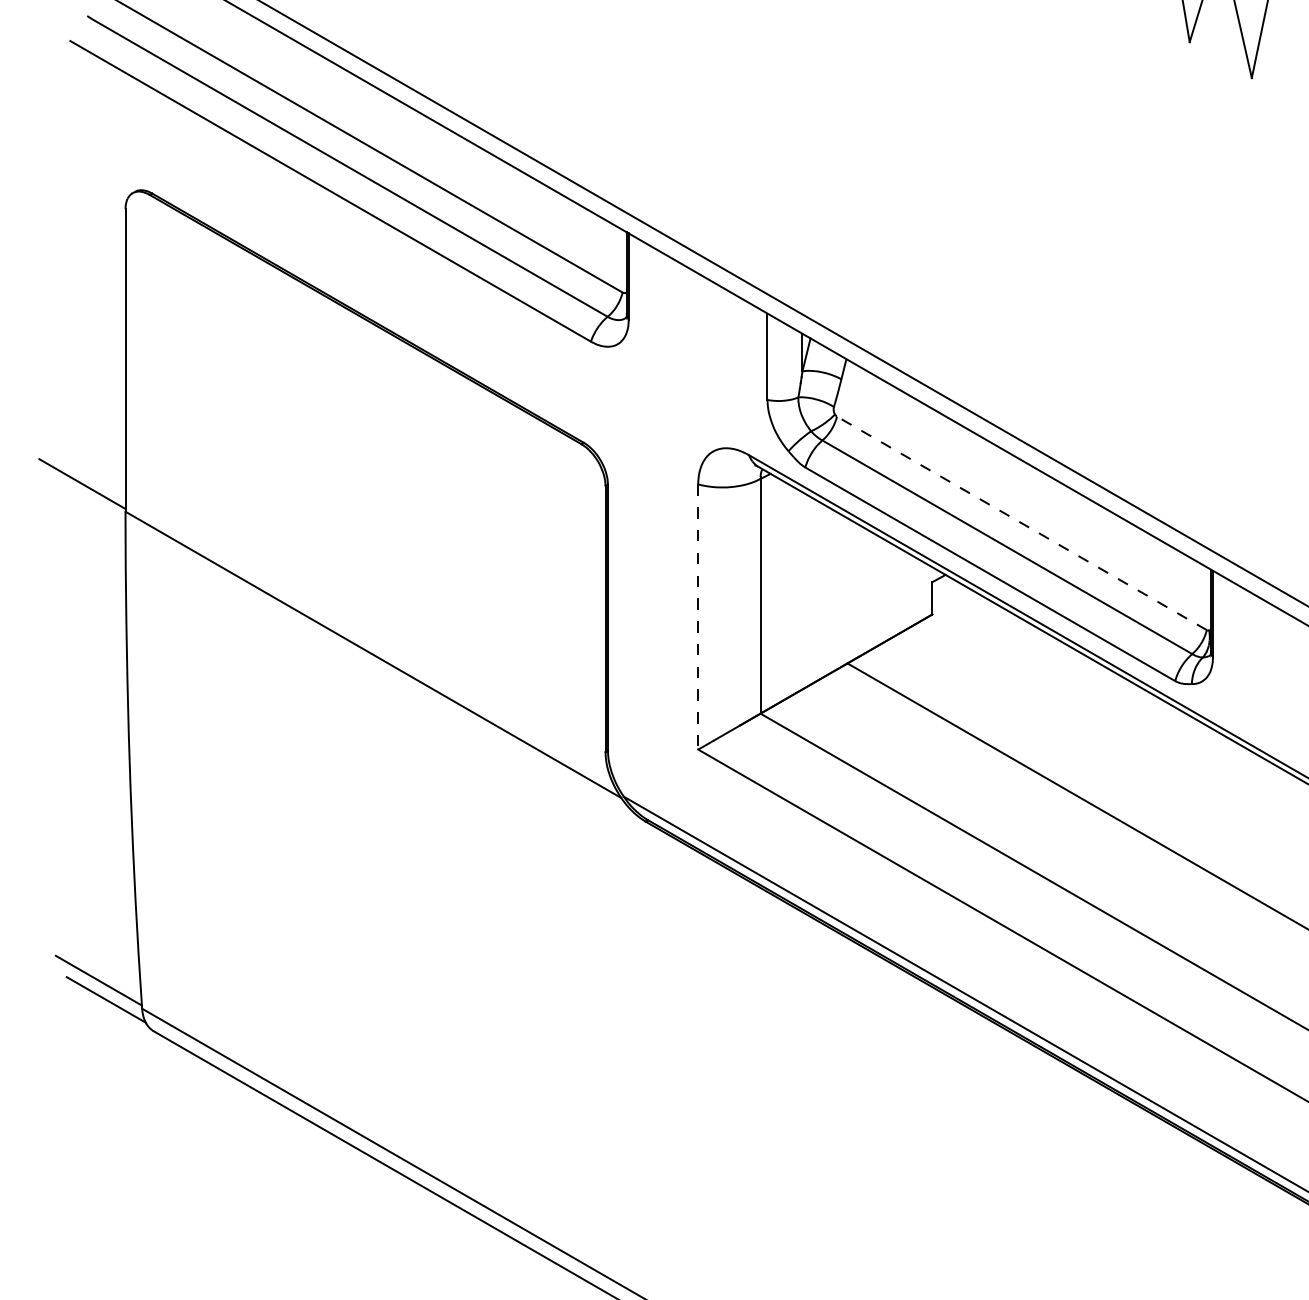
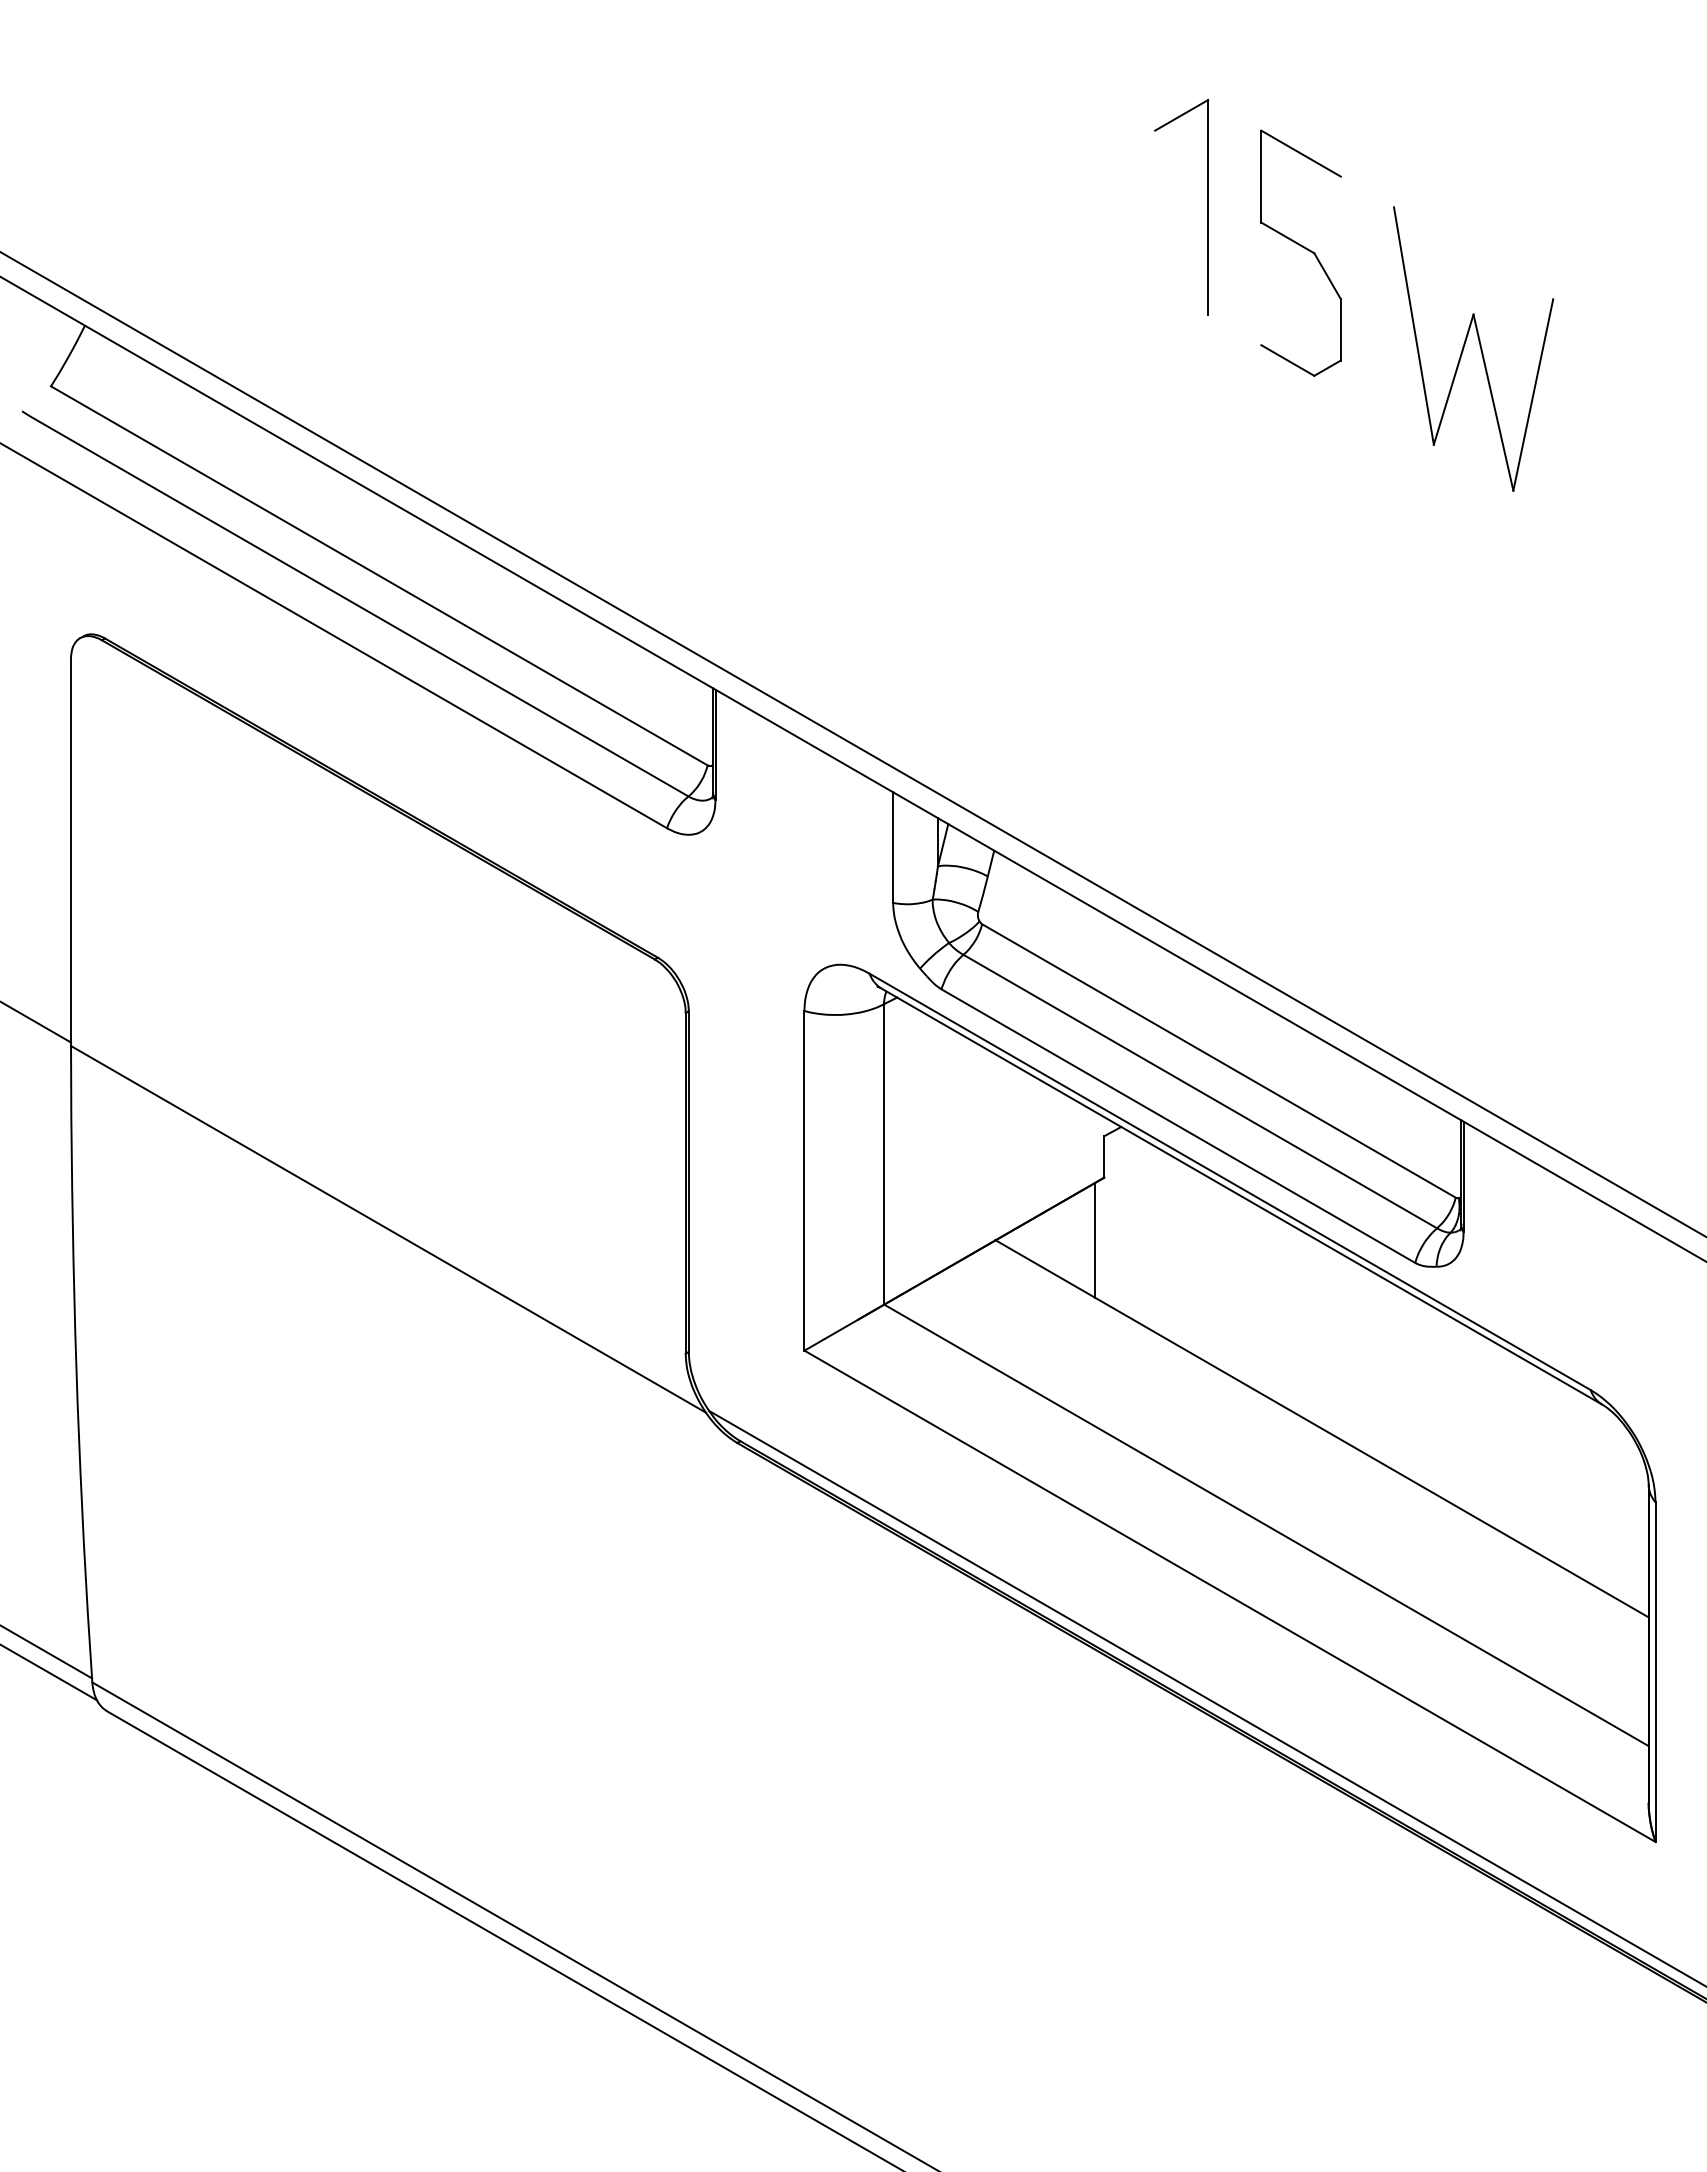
line: (1021, 523) -> (1218, 1060), dashed -> solid
line: (698, 616) -> (804, 1180), dashed -> solid
line: (925, 662) -> (1095, 1239), added

